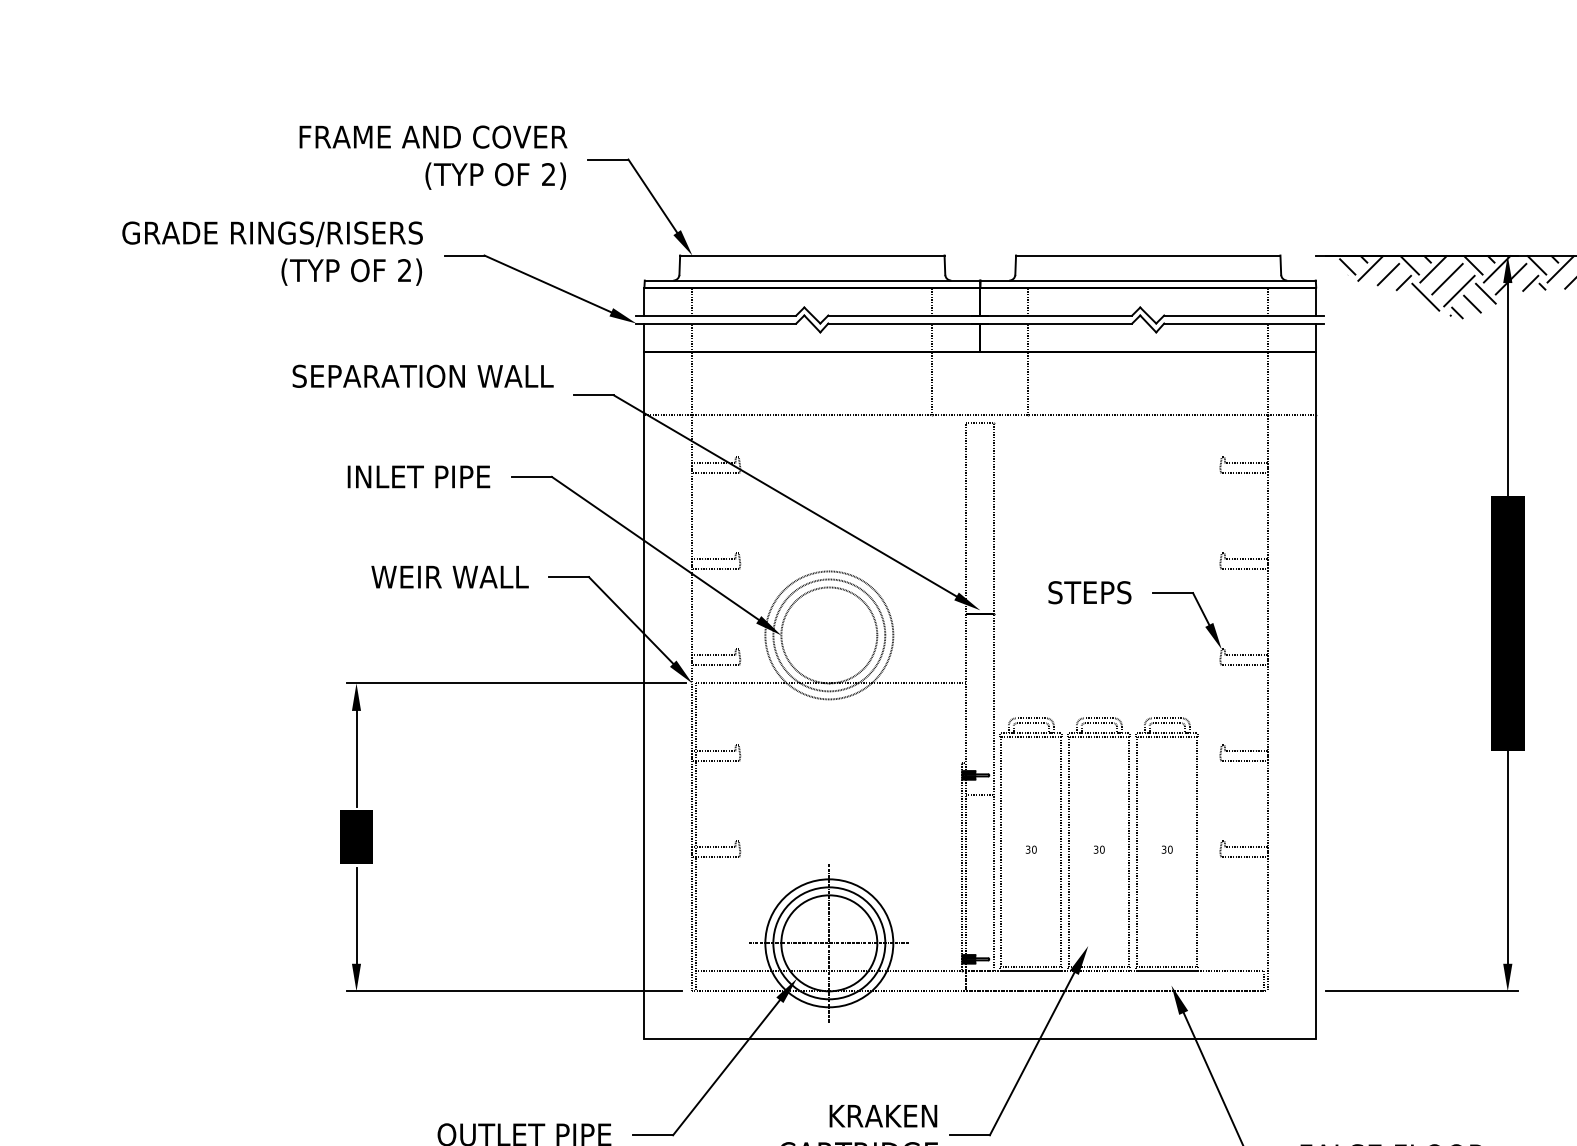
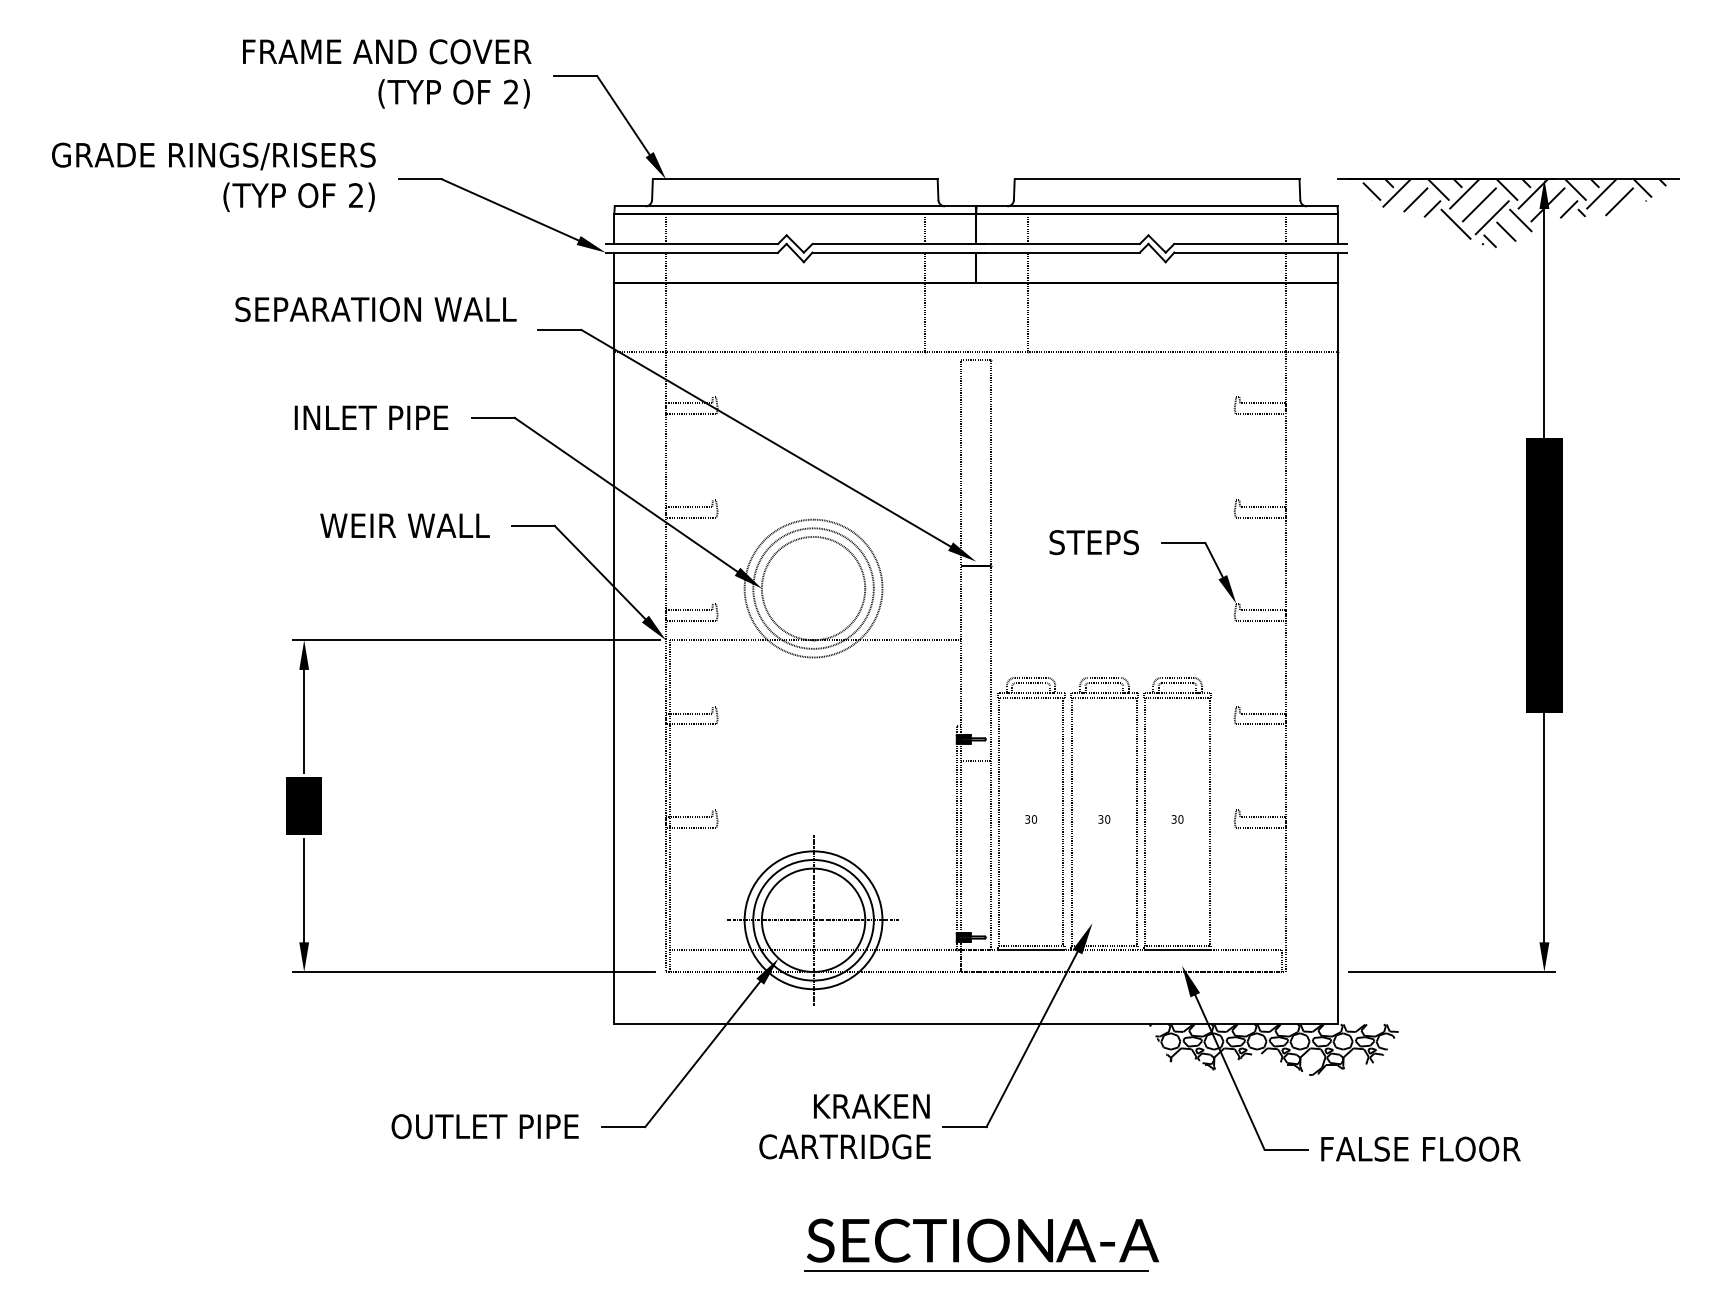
hatch: (1256, 1063) -> (1273, 1049), added

